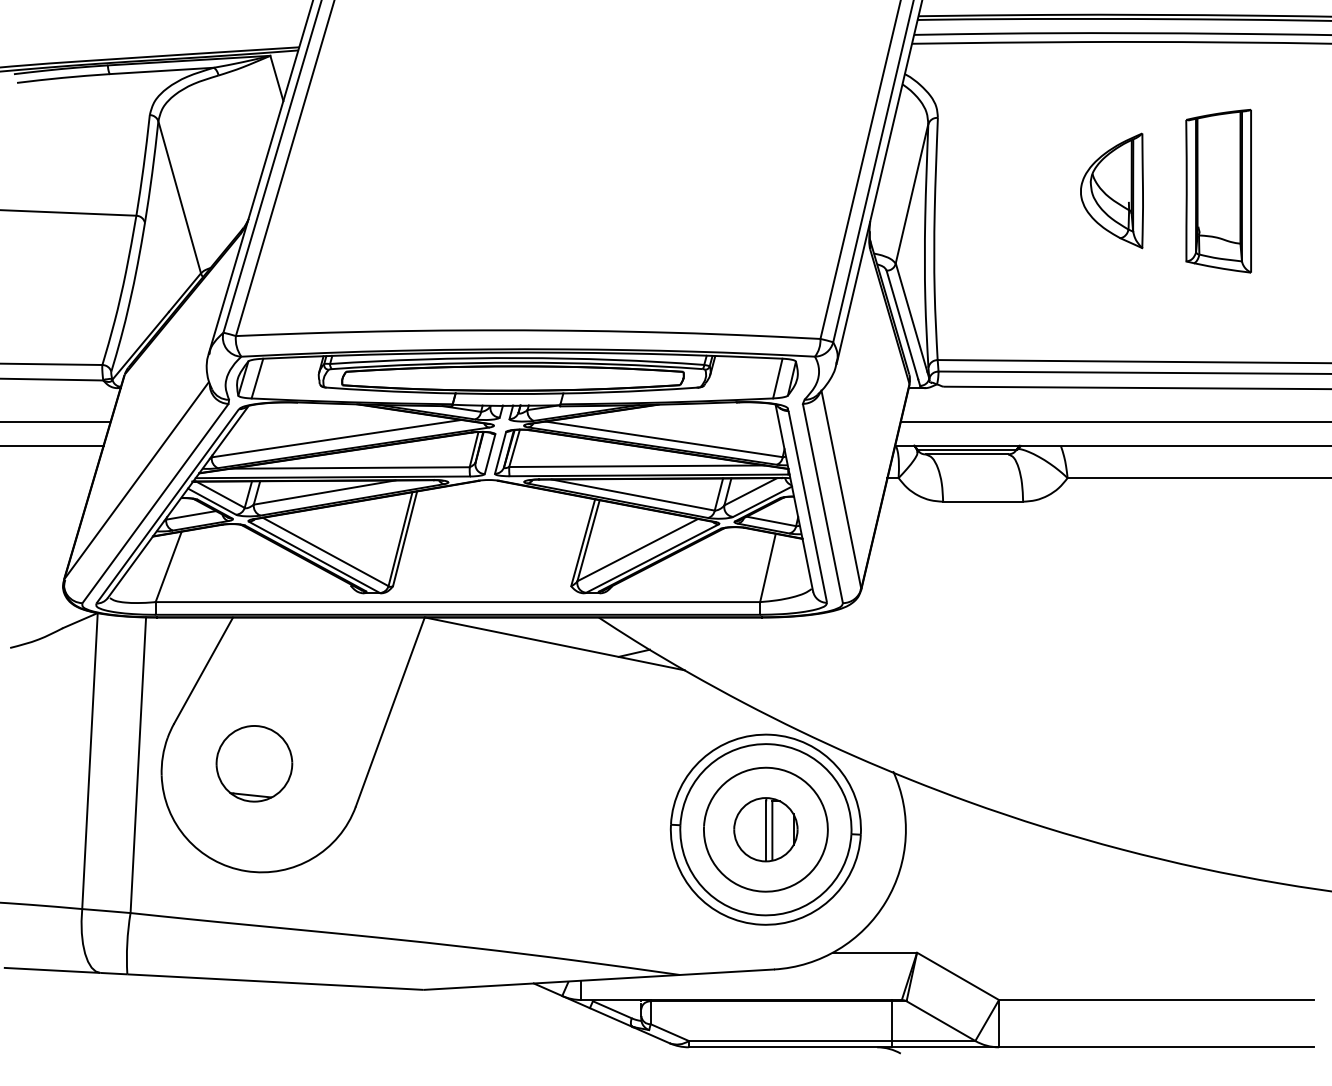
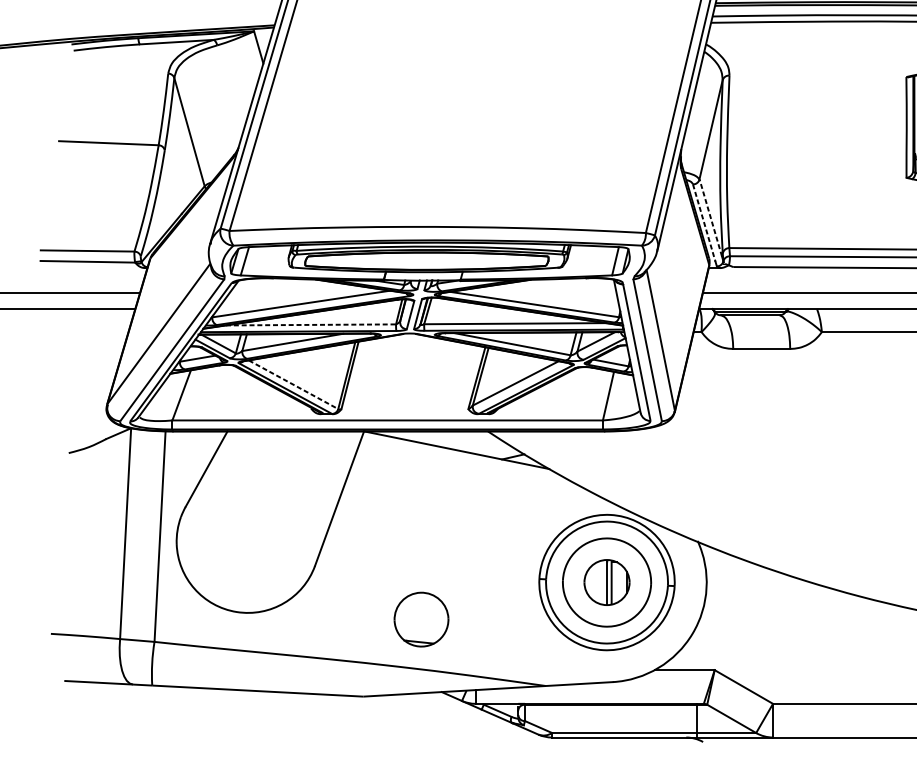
part: (1111, 190) -> (853, 127), removed
line: (911, 317) -> (710, 217), solid -> dashed
line: (902, 325) -> (704, 223), solid -> dashed
line: (350, 467) -> (311, 324), solid -> dashed
line: (325, 552) -> (293, 385), solid -> dashed
part: (254, 763) -> (421, 619), moved

